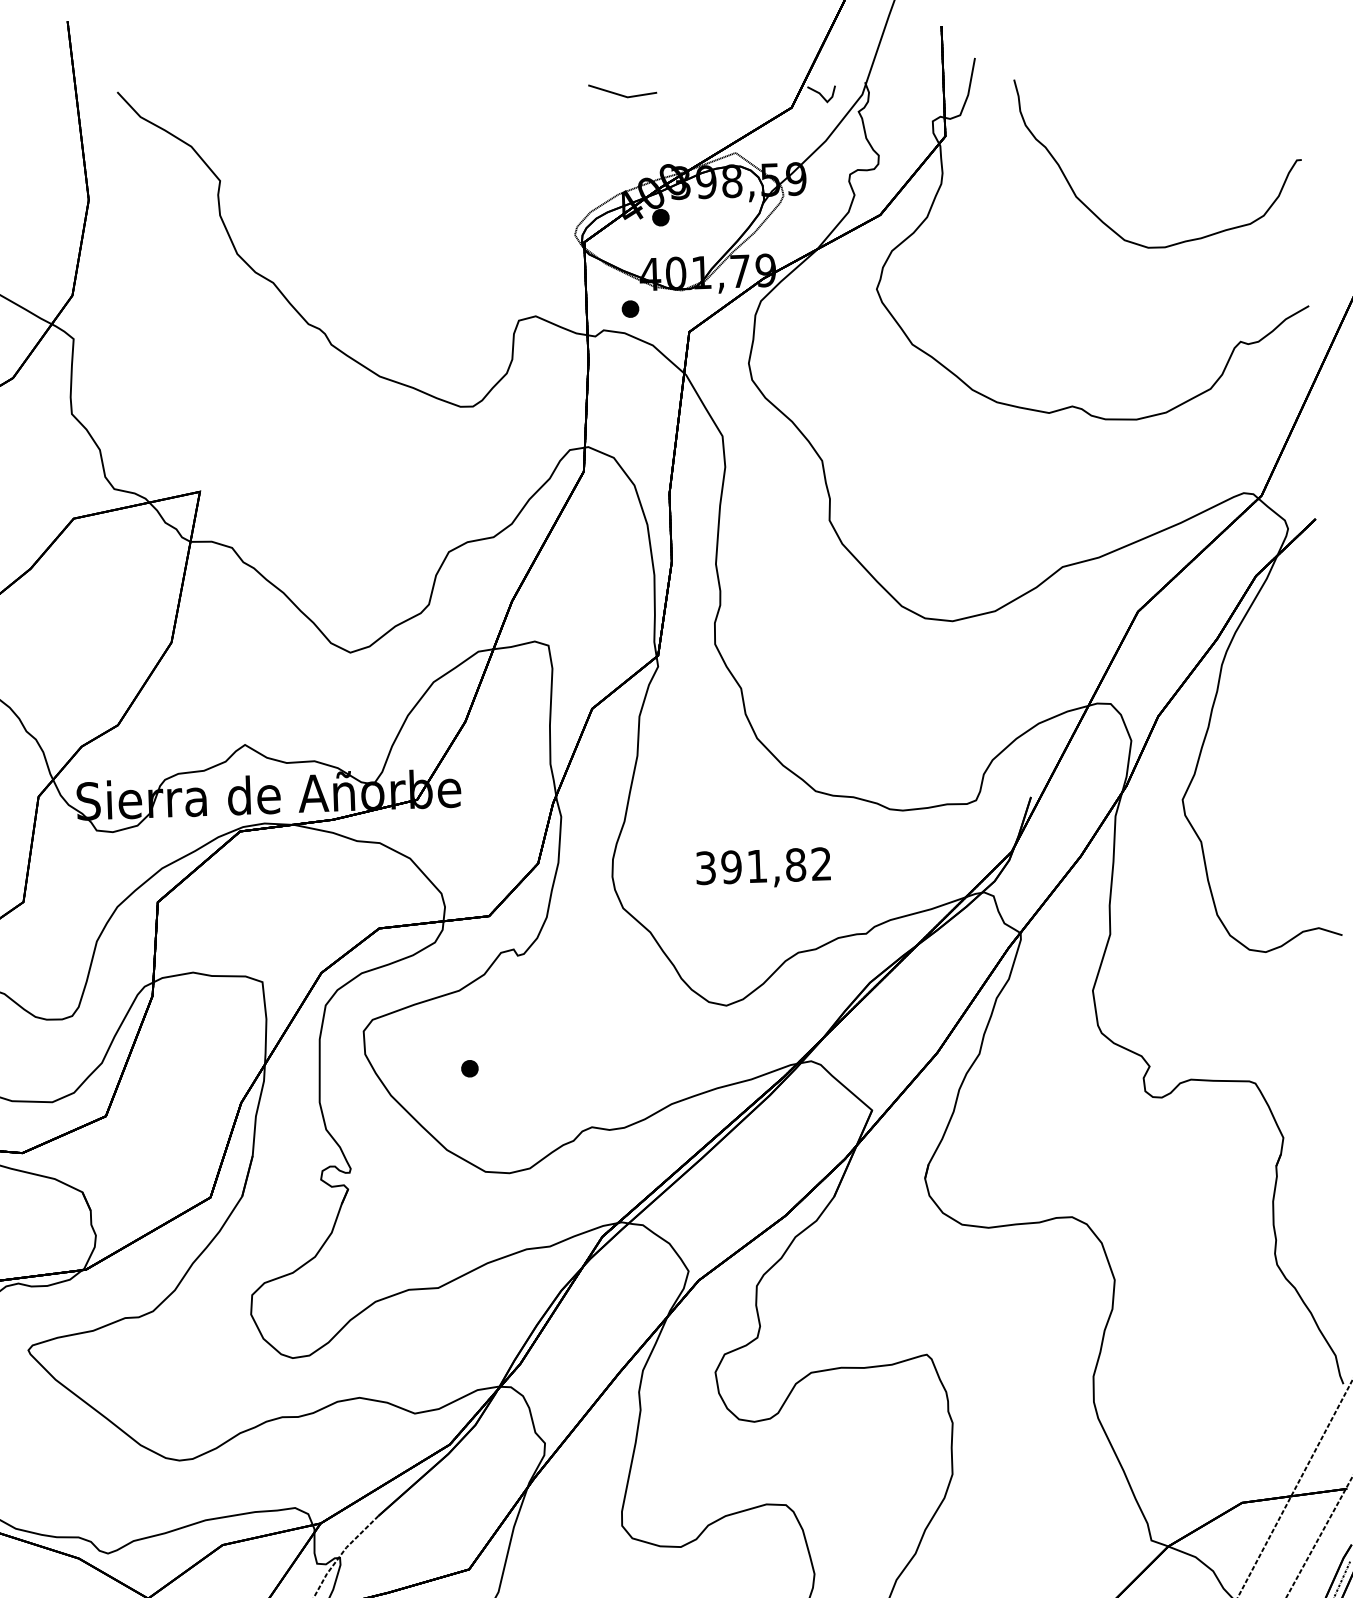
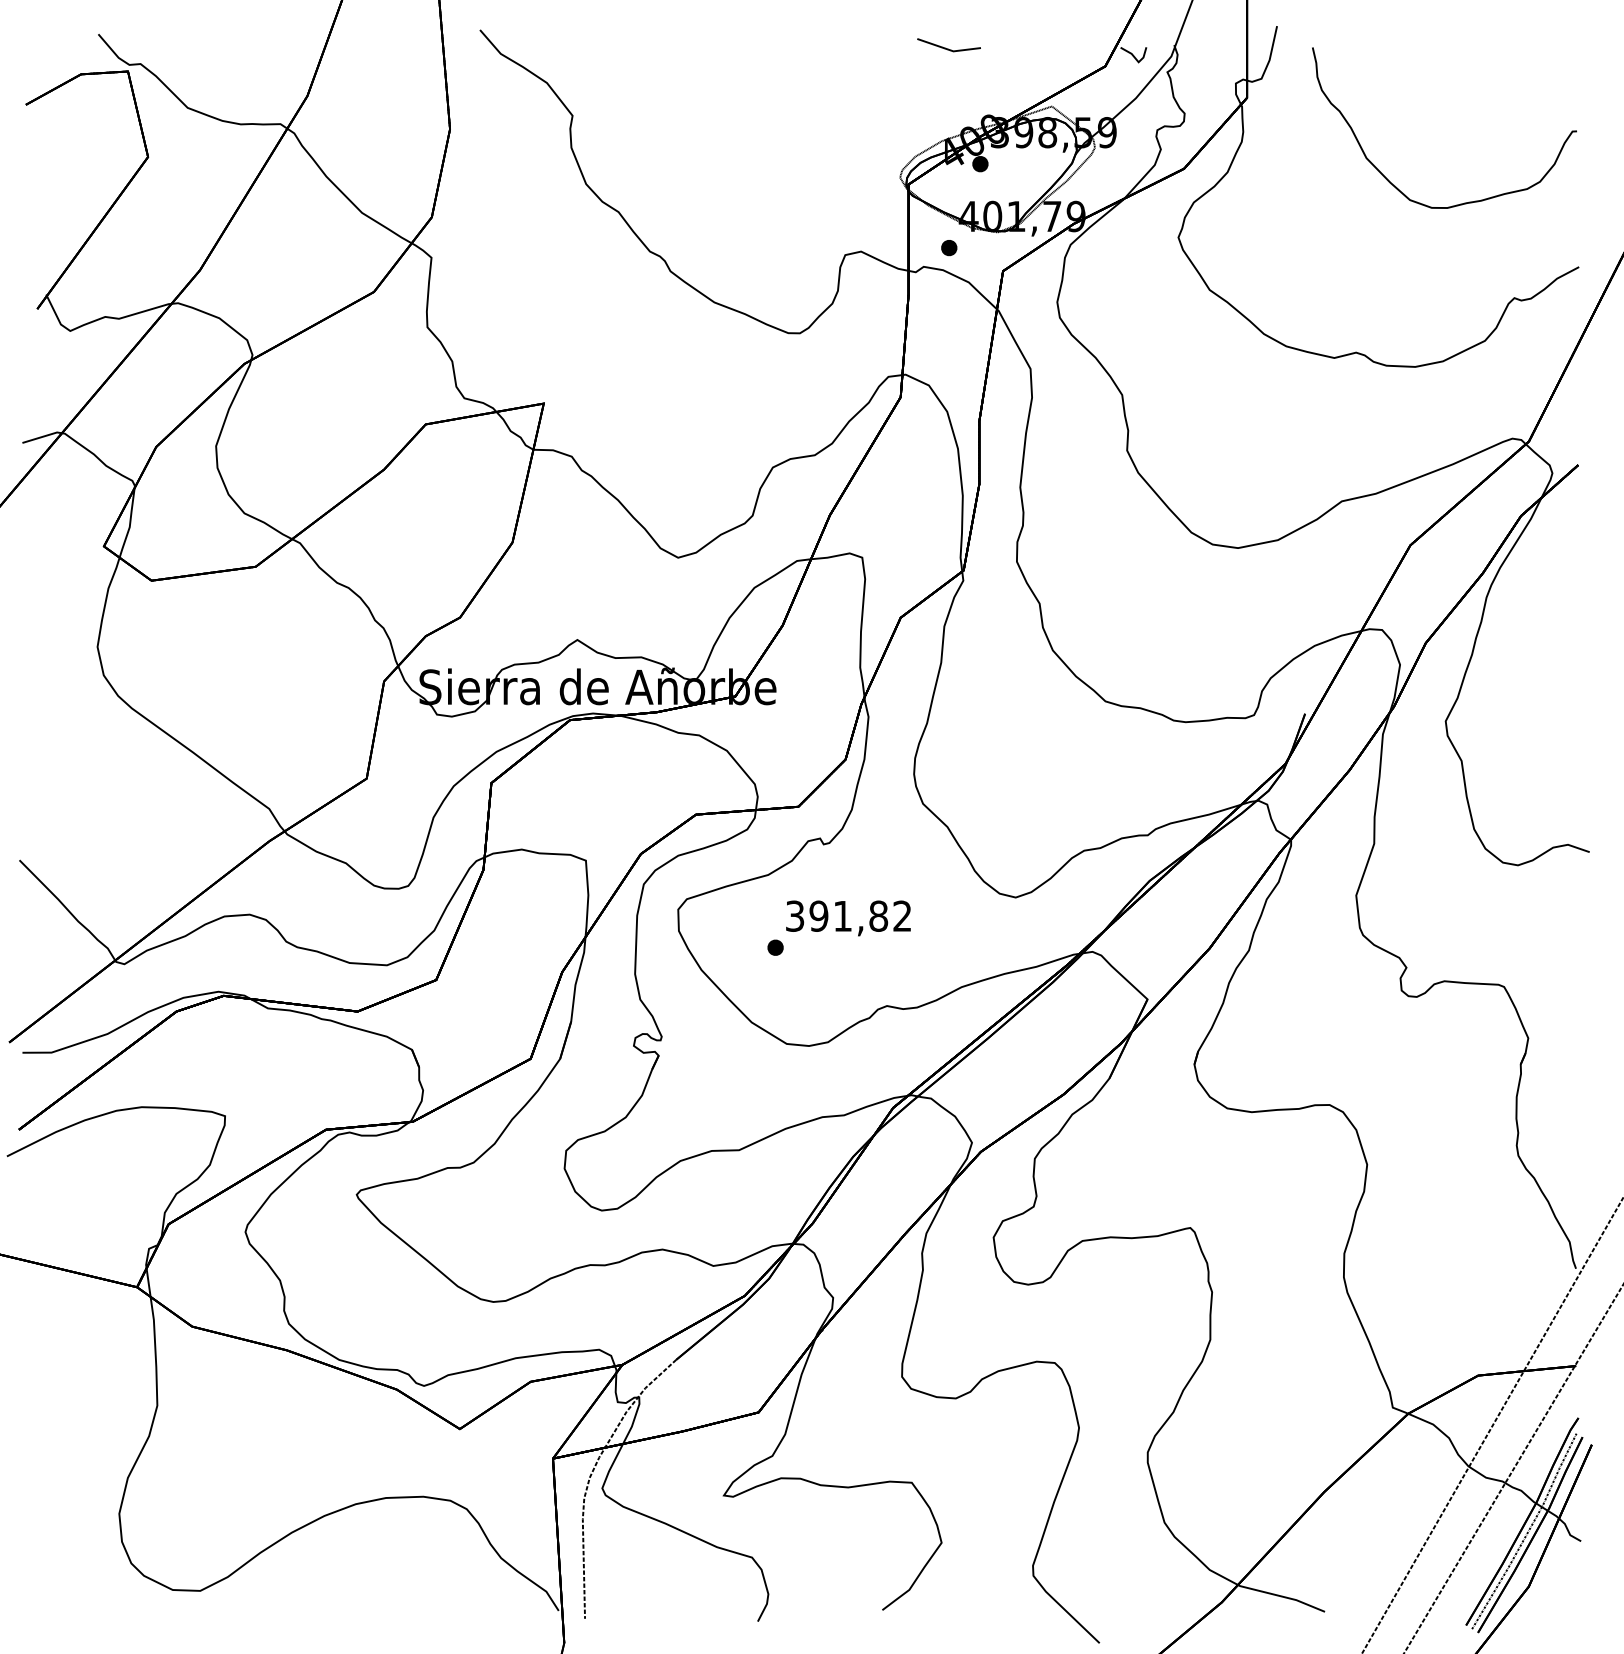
text: (763, 868) -> (848, 918), moved

